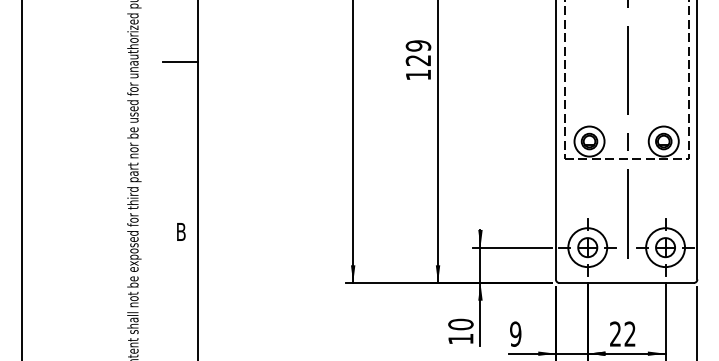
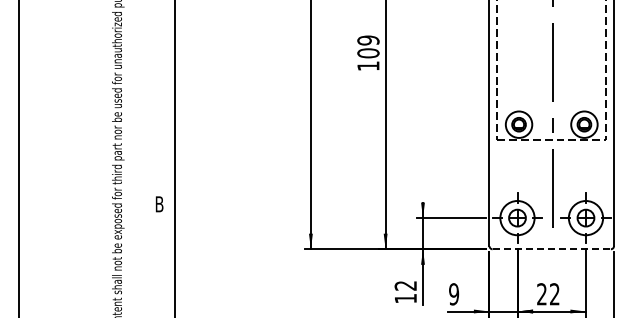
text: (418, 60) -> (368, 53), 129 -> 109
line: (180, 62) -> (158, 55), removed
line: (627, 283) -> (552, 249), solid -> dashed
text: (460, 324) -> (405, 285), 10 -> 12

